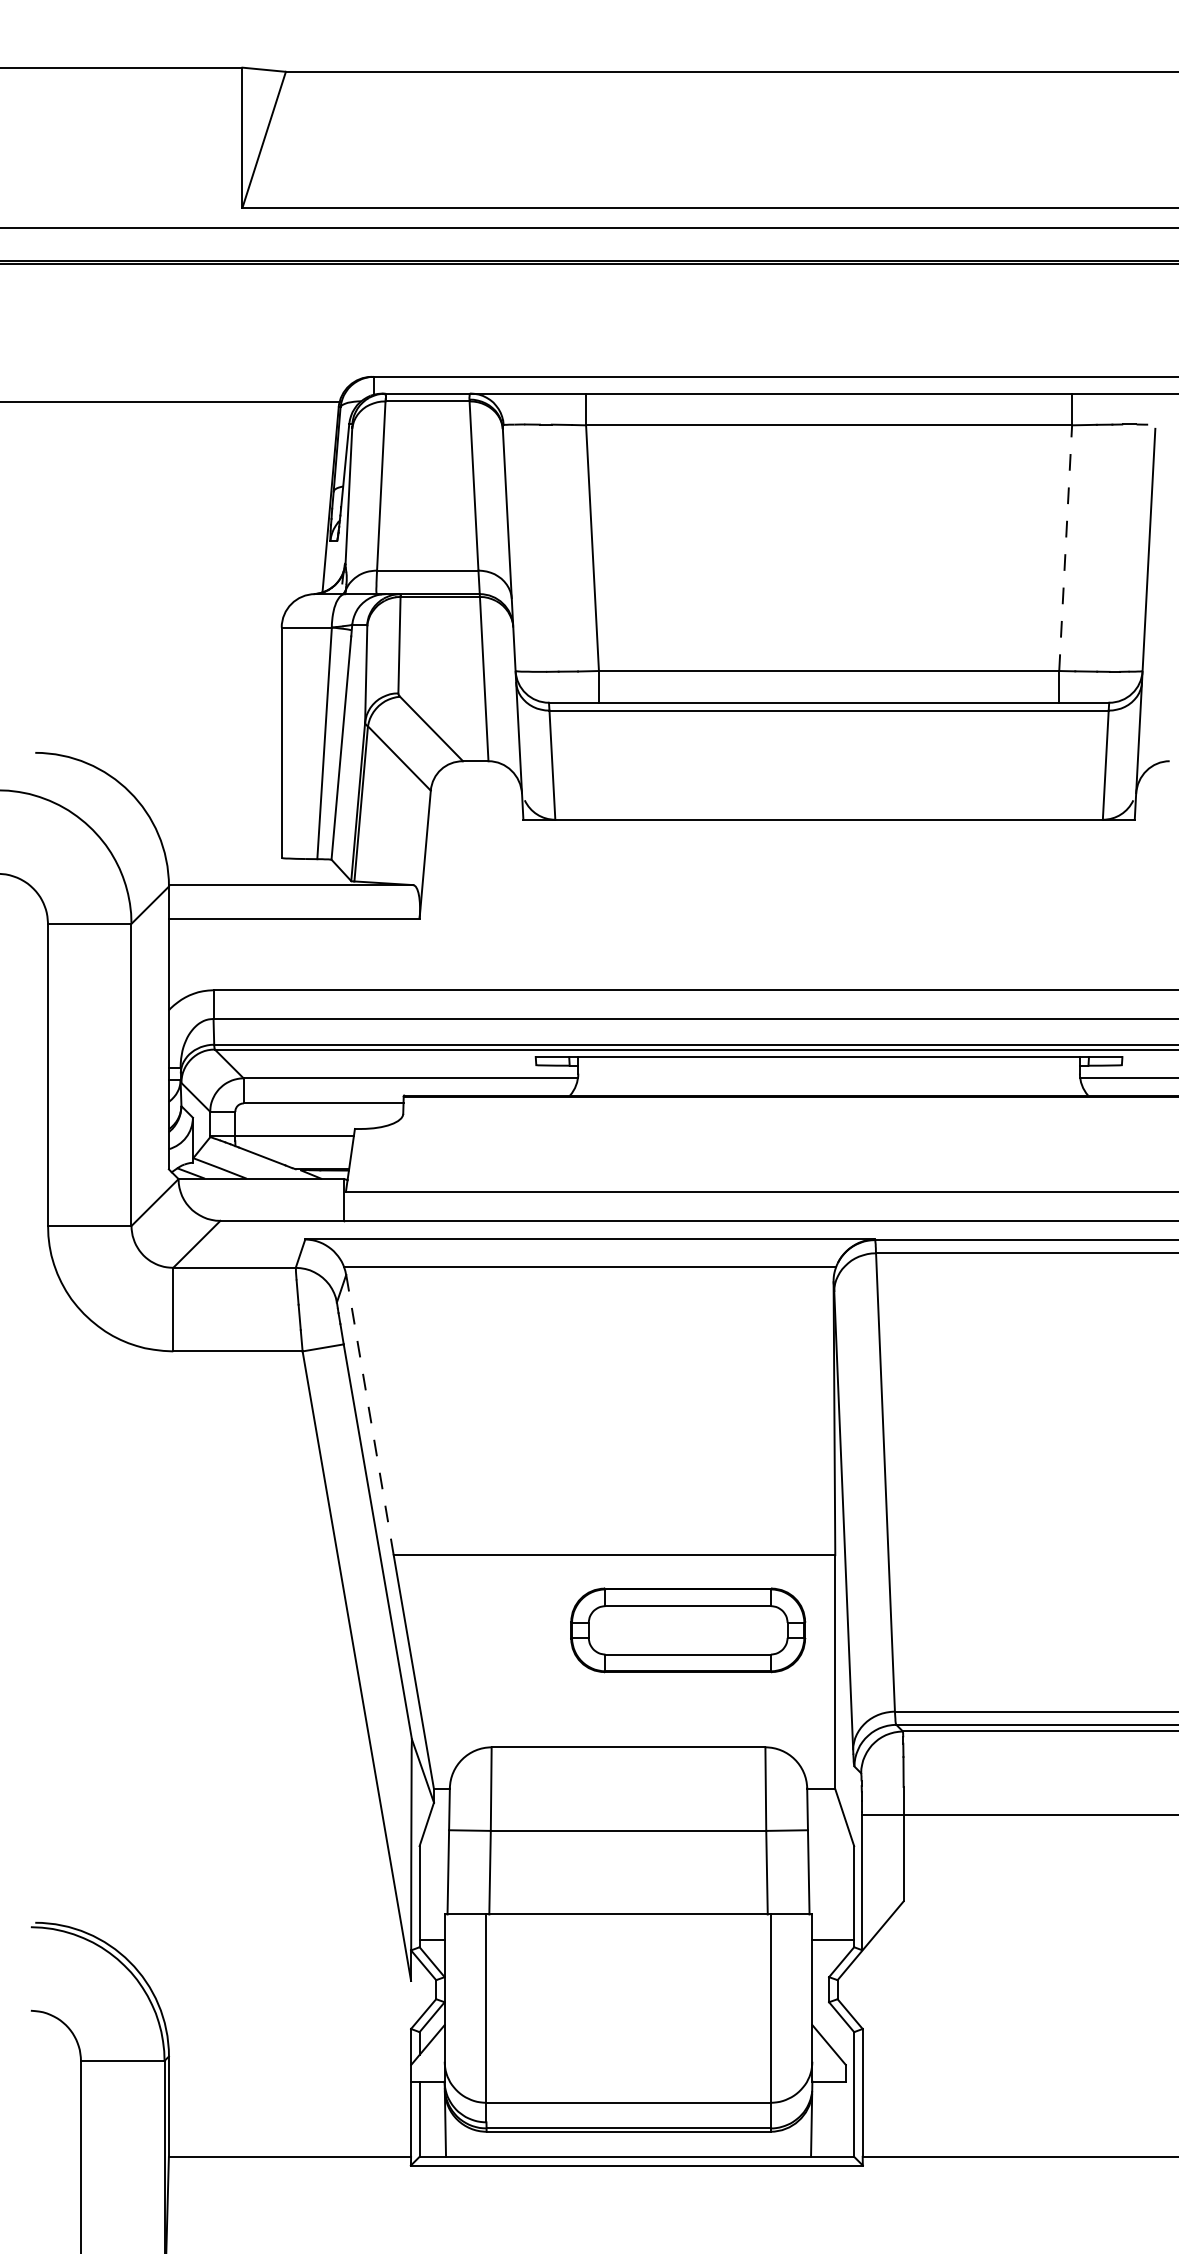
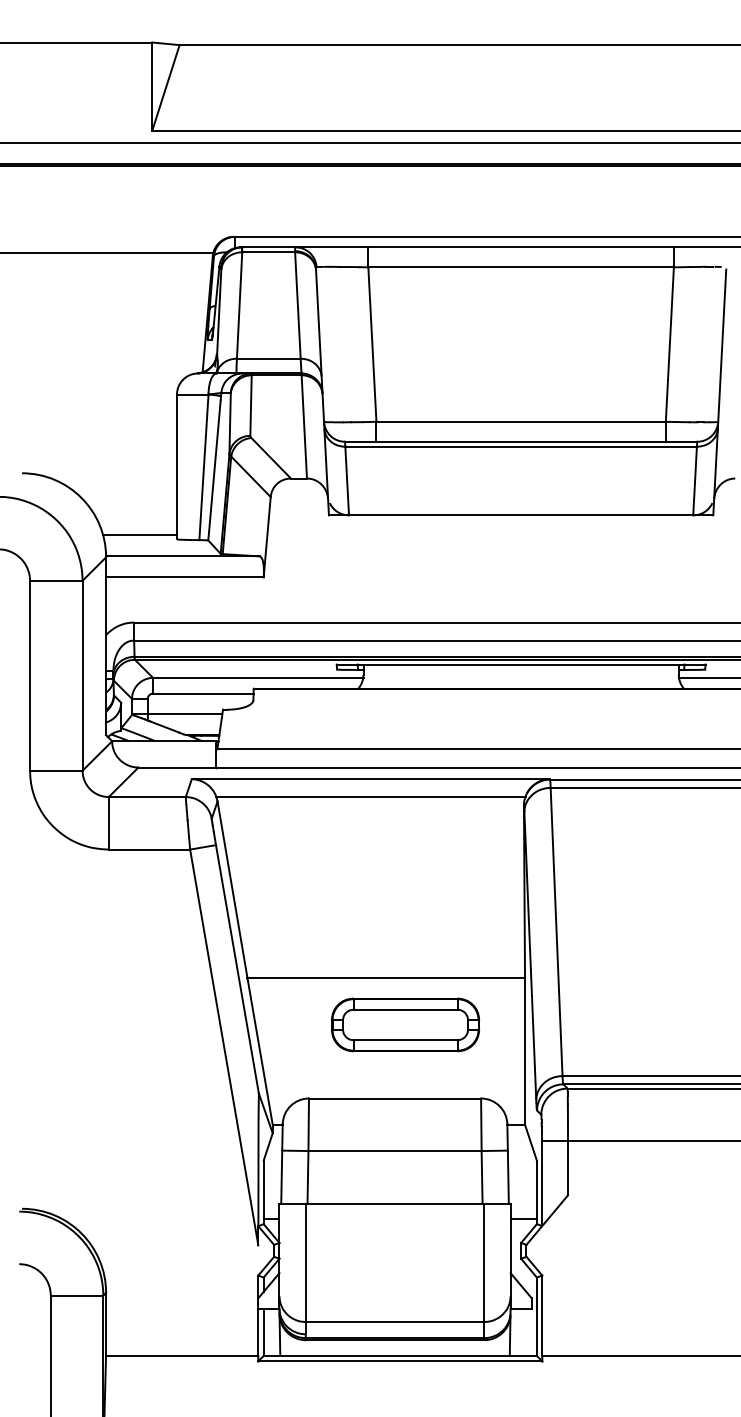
line: (1065, 548) -> (669, 344), dashed -> solid
line: (223, 851) -> (140, 535), added
line: (369, 1414) -> (232, 889), dashed -> solid
part: (688, 1629) -> (405, 1024), moved

